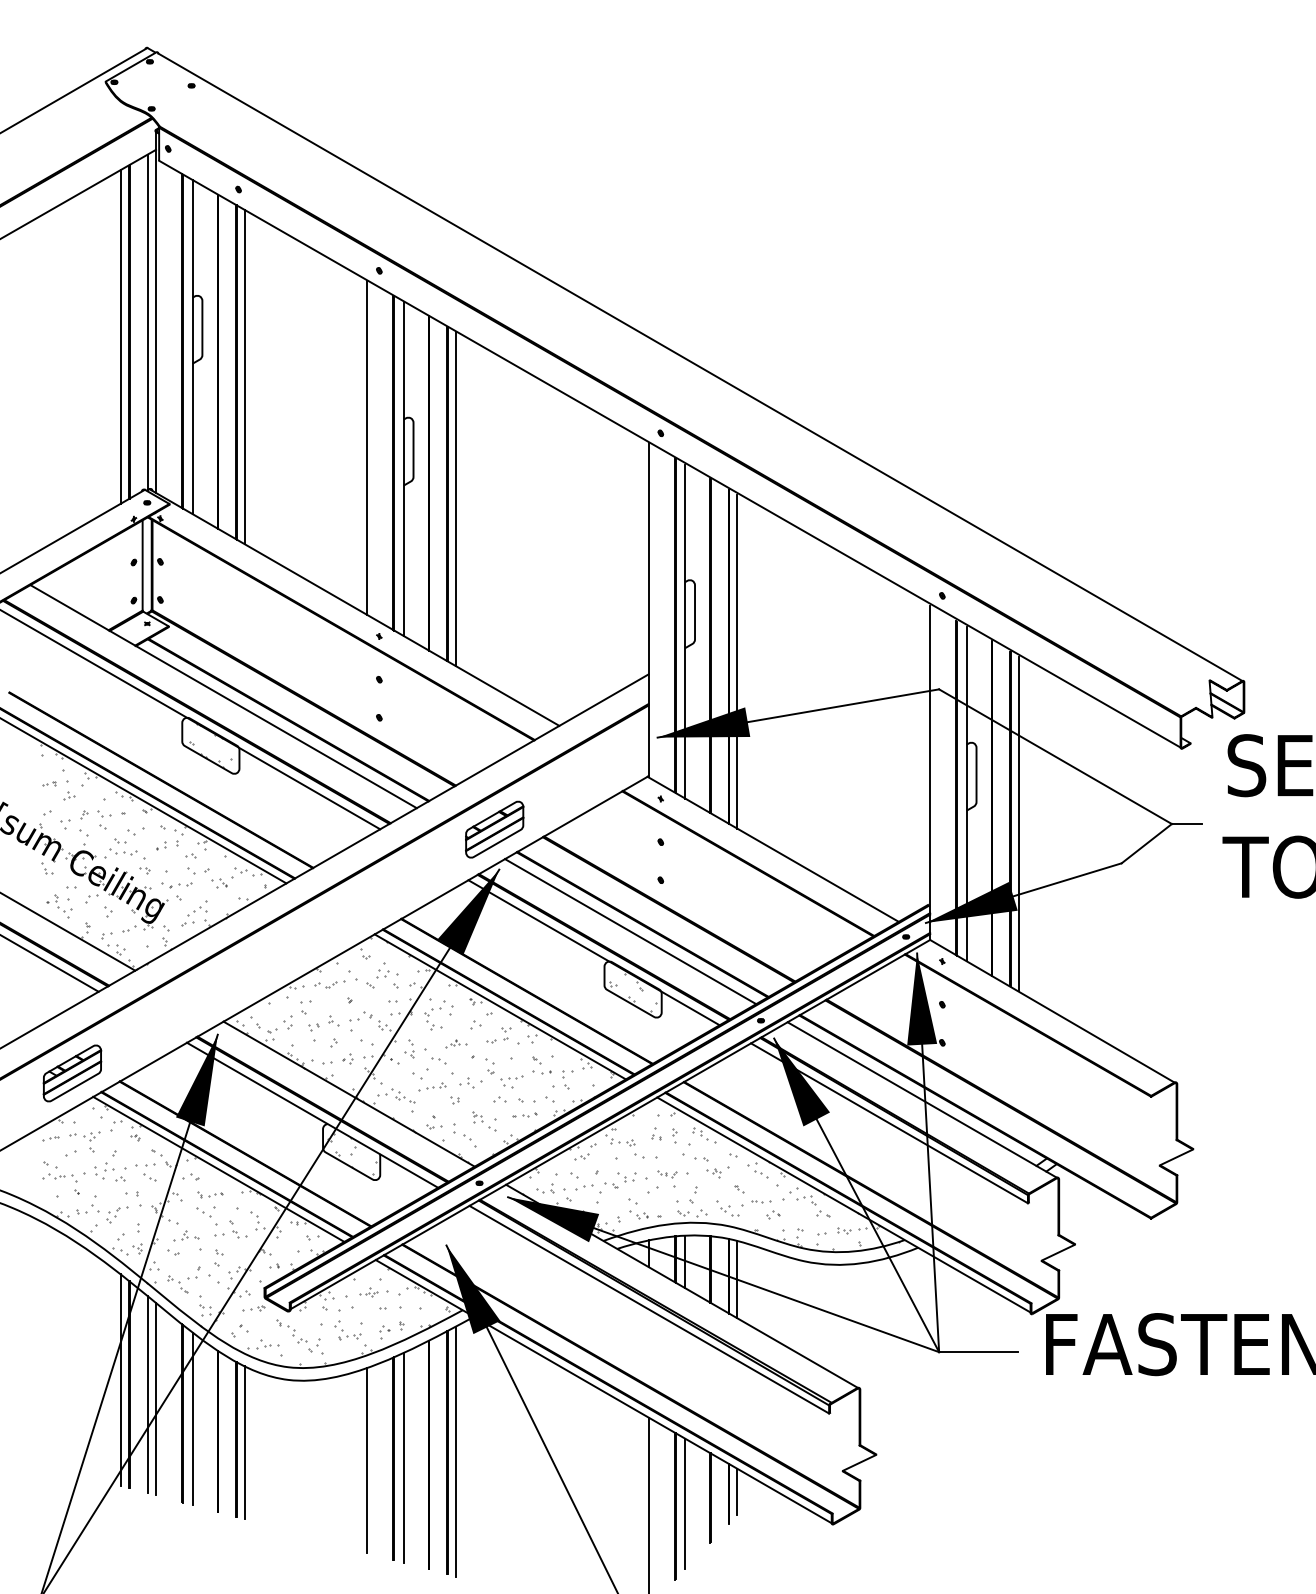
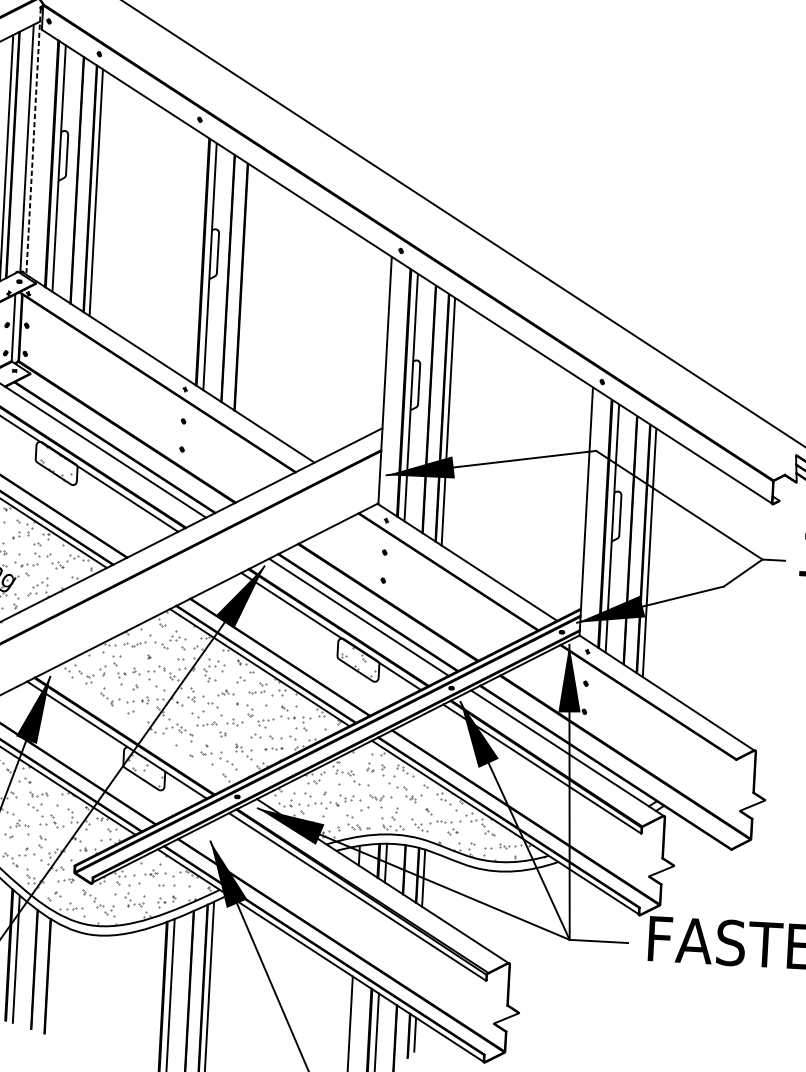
line: (156, 312) -> (33, 141), solid -> dashed
line: (367, 447) -> (184, 249), removed
line: (455, 499) -> (246, 291), removed
part: (494, 829) -> (262, 536), removed
line: (348, 1093) -> (144, 725), removed
line: (244, 1442) -> (53, 978), removed
line: (367, 1460) -> (143, 996), removed

